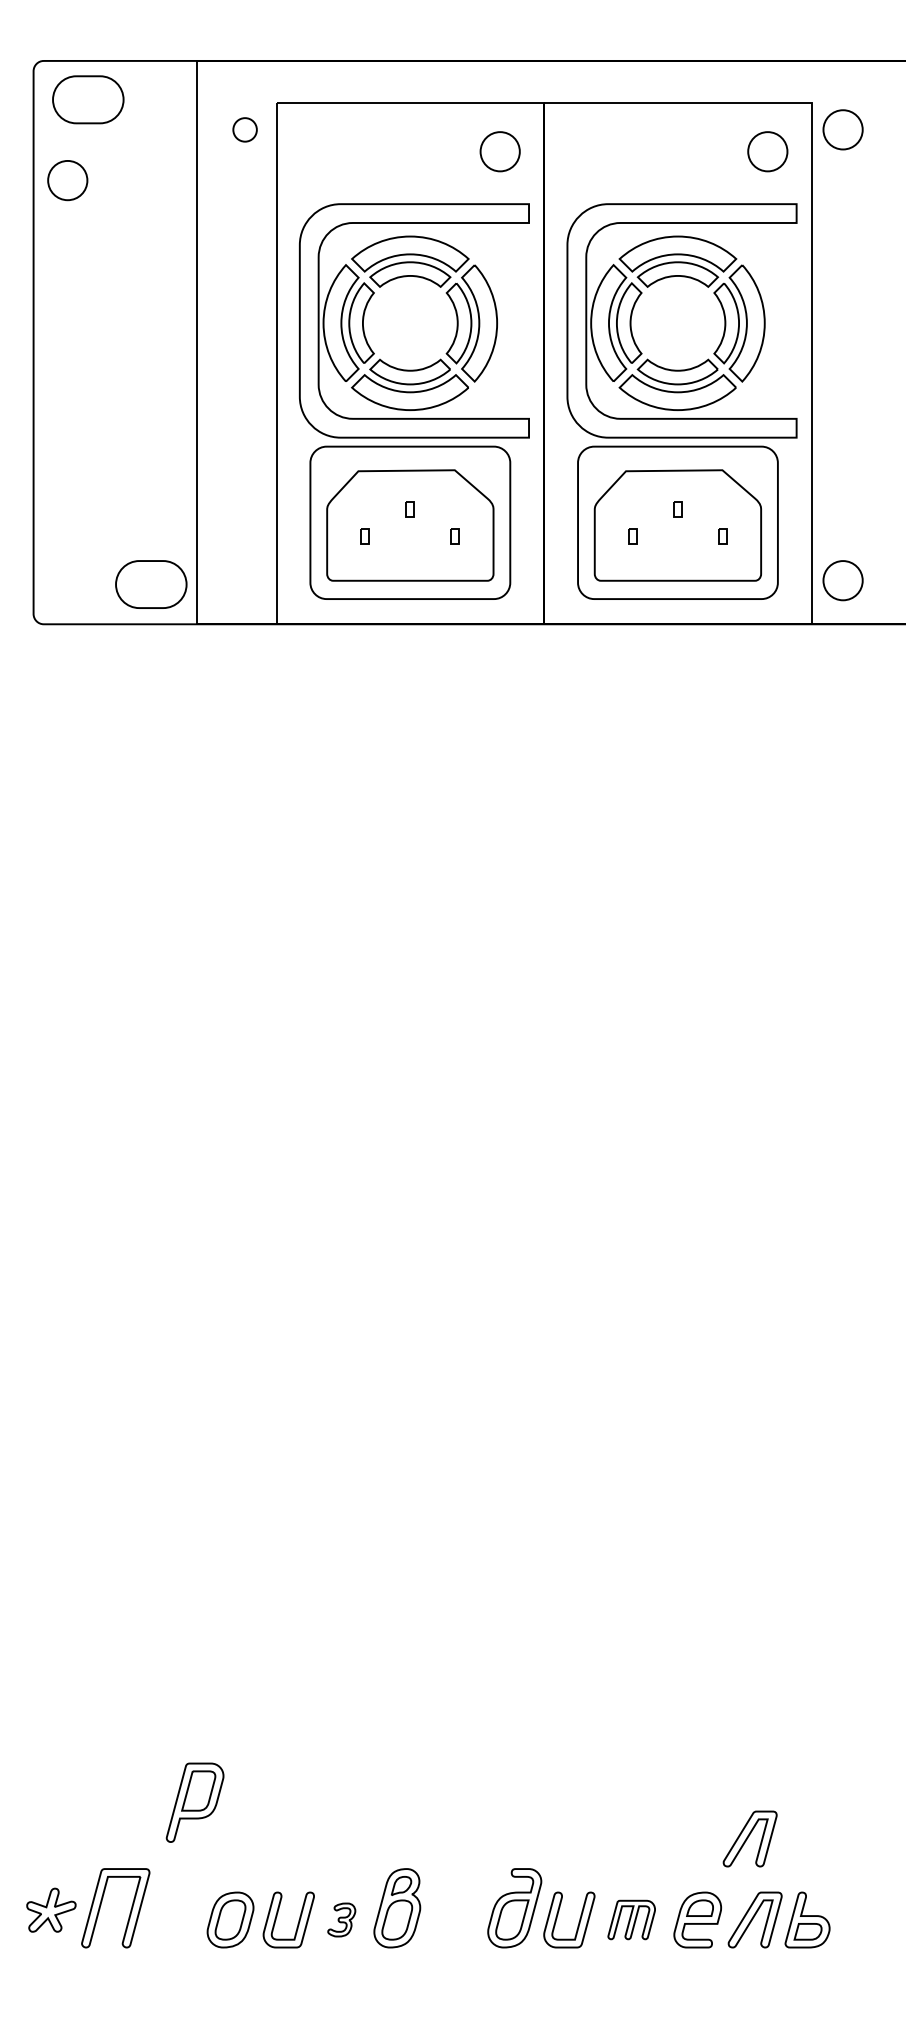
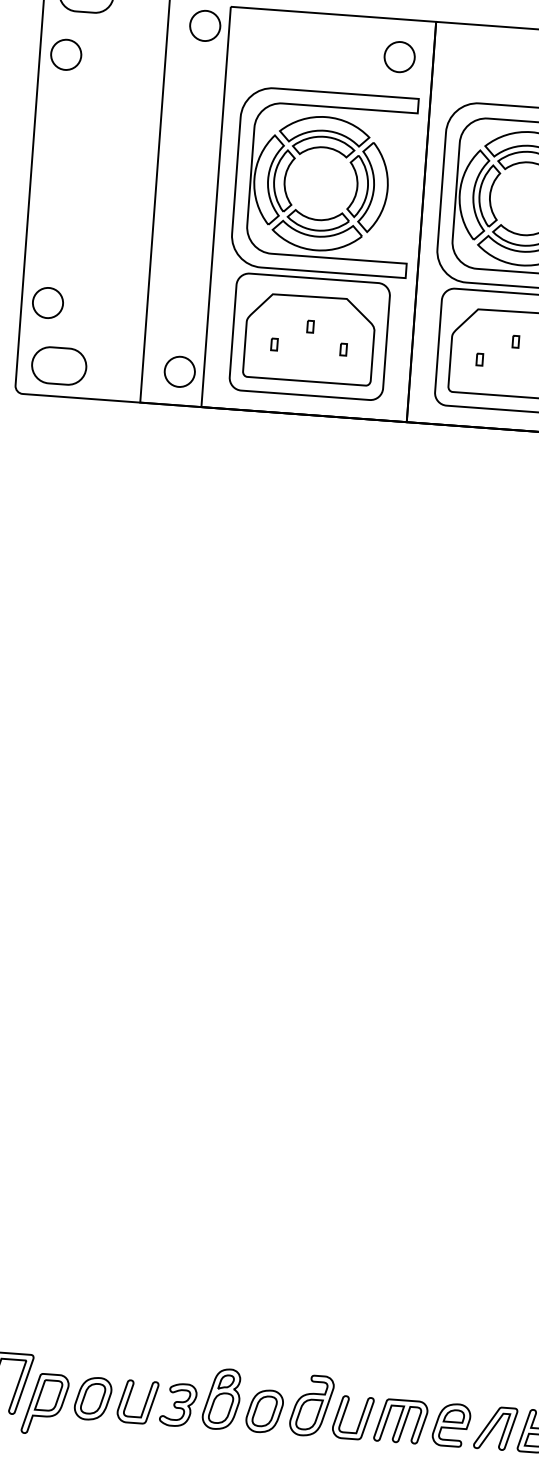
part: (244, 129) -> (204, 25), size x1.67
part: (67, 503) -> (47, 302), added
part: (244, 580) -> (179, 371), added
part: (151, 584) -> (59, 365), moved
part: (194, 1802) -> (44, 1404), moved
part: (749, 1838) -> (495, 1365), removed
part: (341, 1919) -> (178, 1404), size x1.67
part: (453, 1919) -> (264, 1410), added
part: (631, 1919) -> (400, 1420), size x1.43

